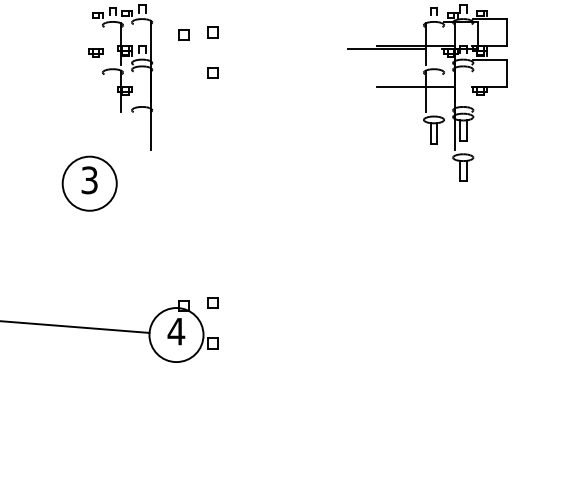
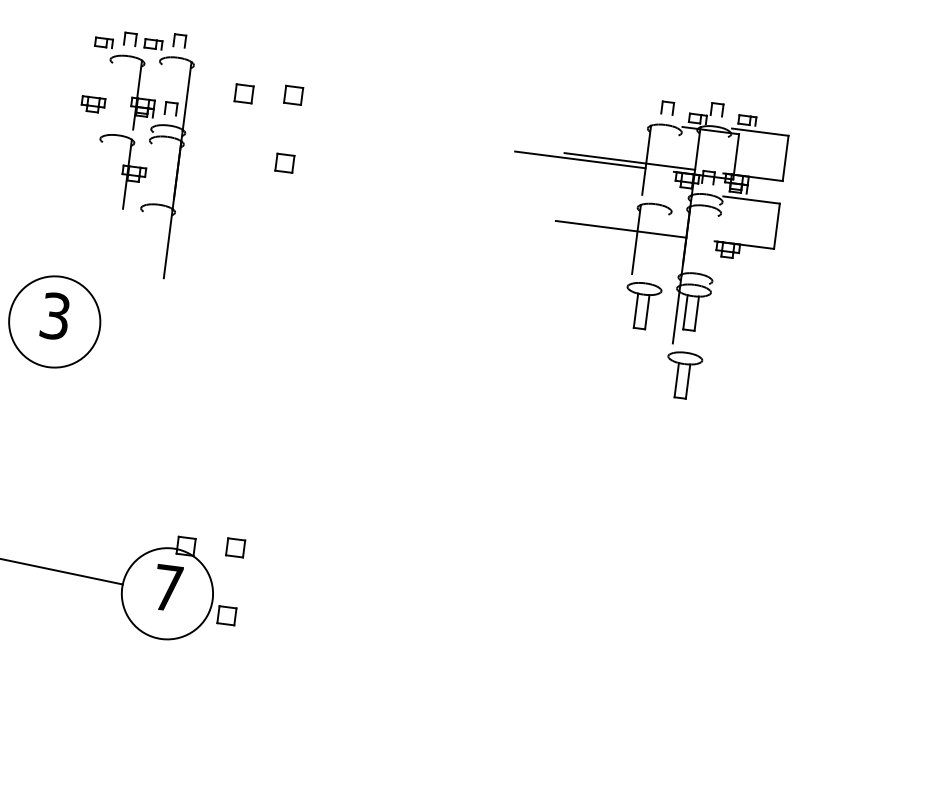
text: (176, 331) -> (168, 587), 4 -> 7

